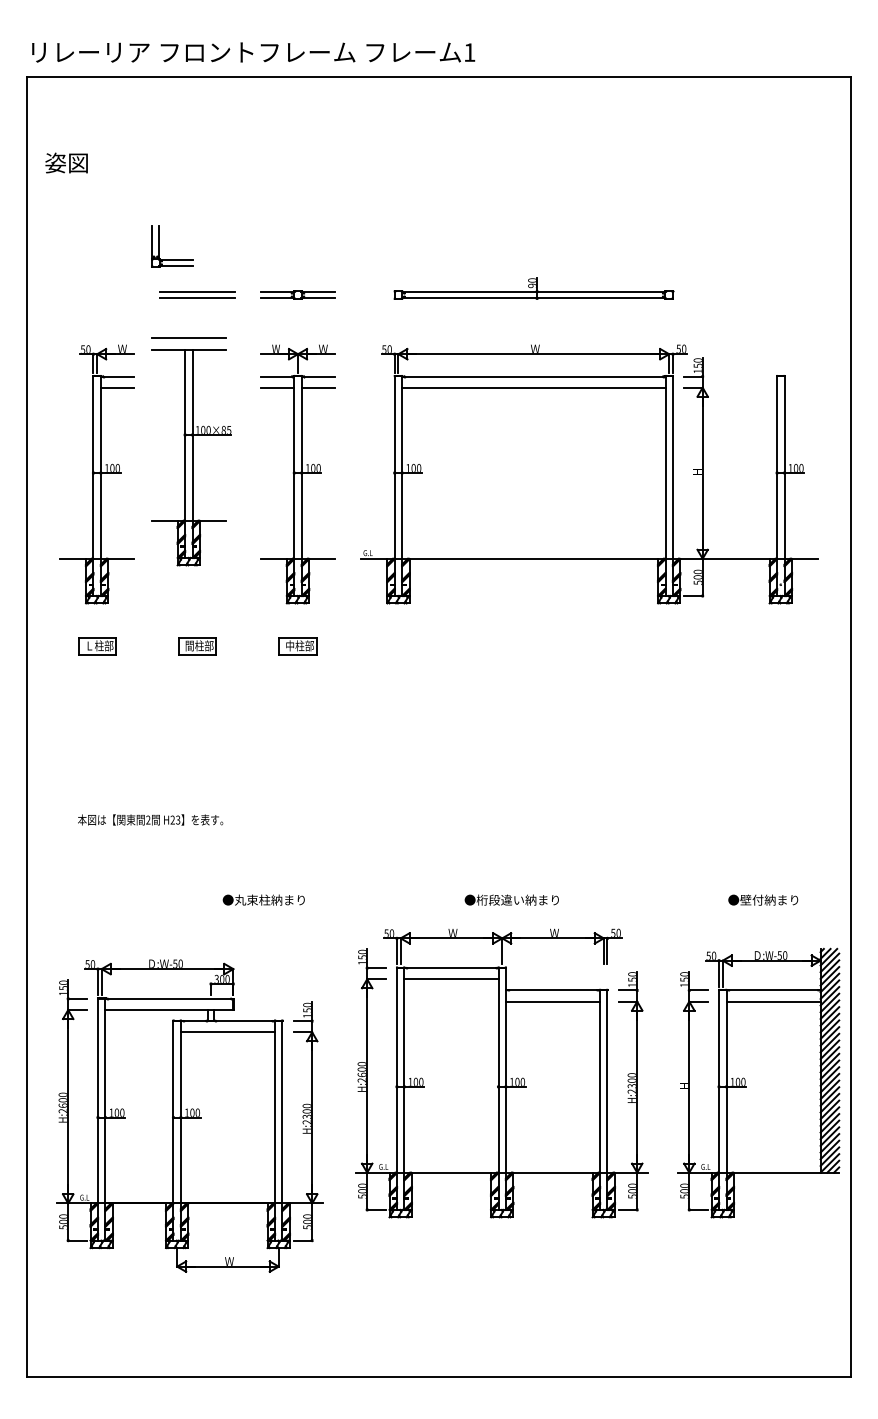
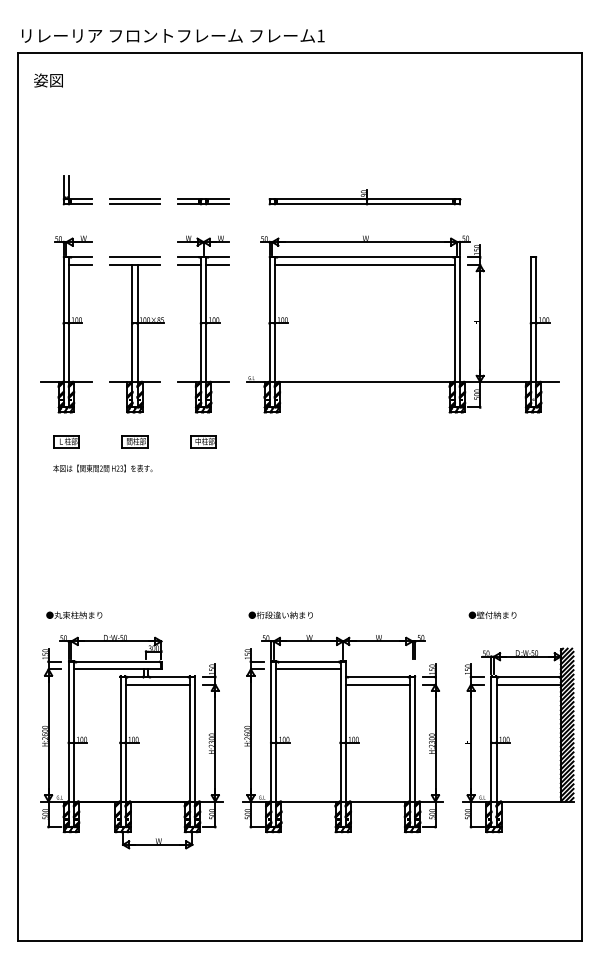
text: (66, 163) -> (48, 80), moved
part: (160, 246) -> (69, 190), moved
part: (191, 451) -> (136, 334), moved
text: (150, 819) -> (102, 468), moved
text: (264, 898) -> (74, 614), moved
text: (511, 898) -> (280, 614), moved
text: (763, 900) -> (492, 615), moved
part: (189, 1115) -> (131, 741), moved

